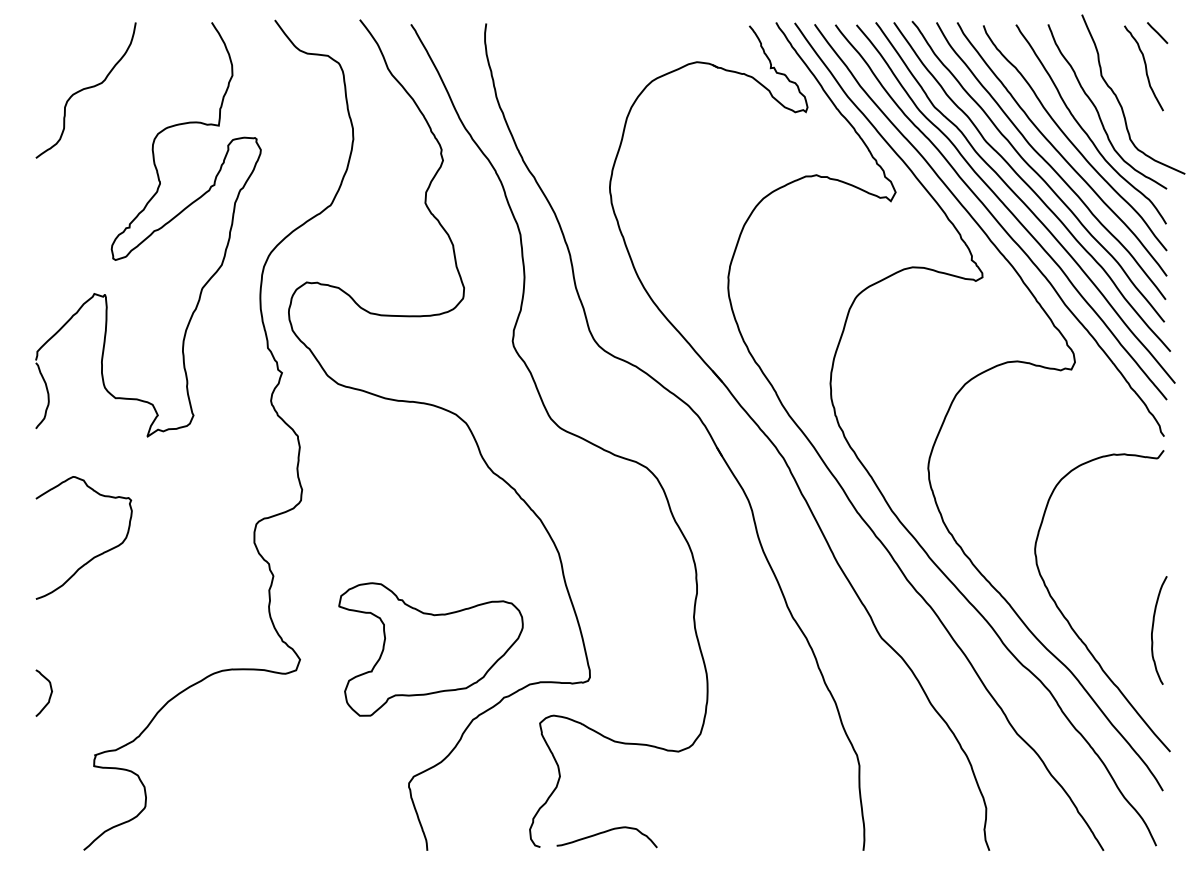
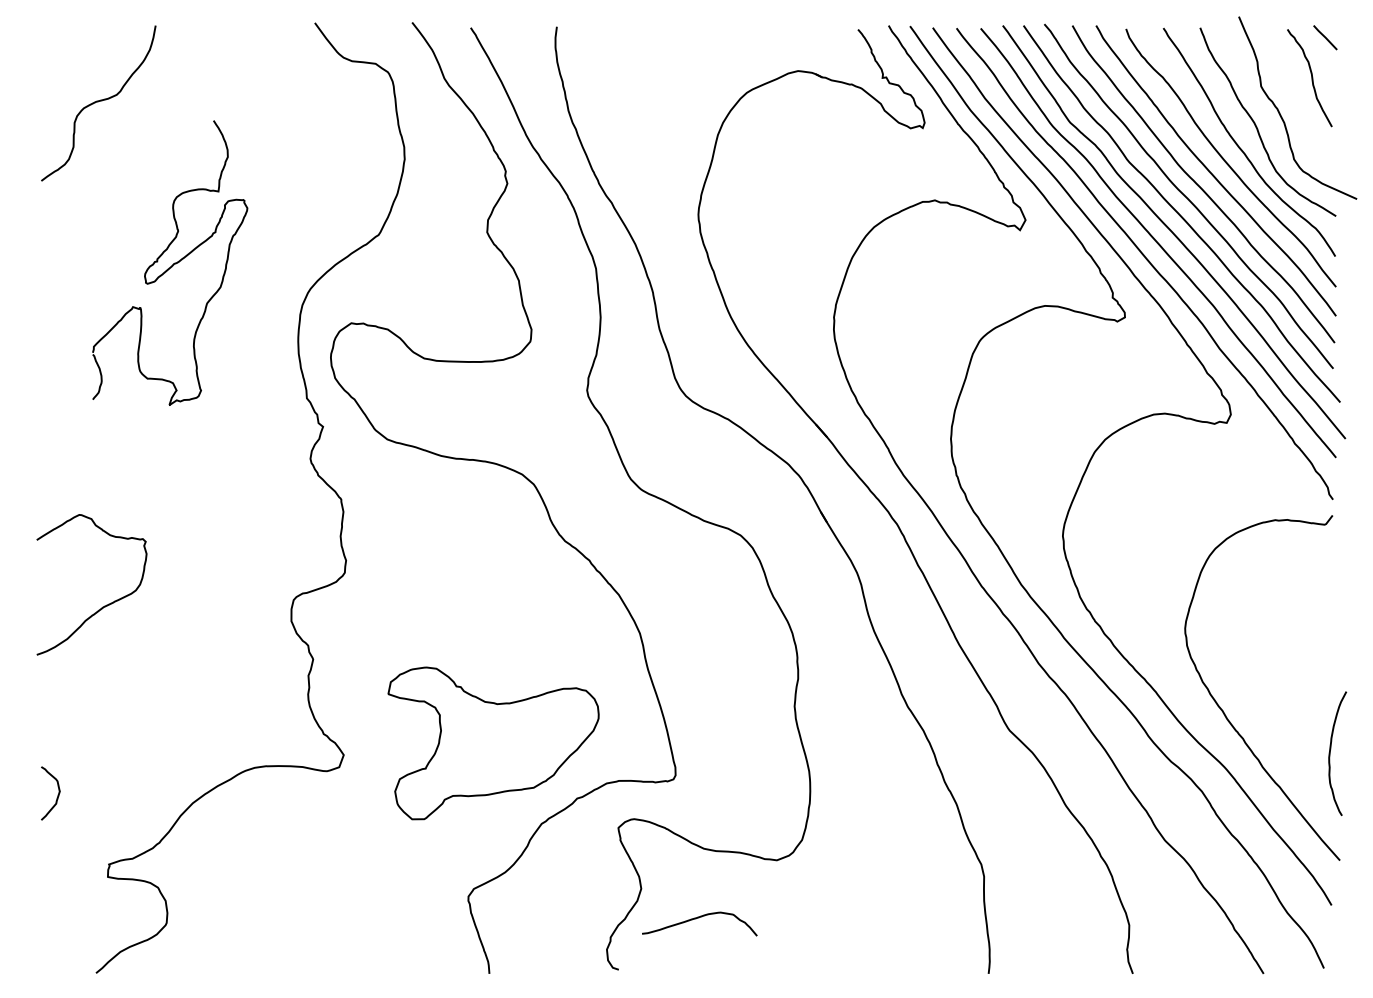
part: (148, 229) -> (170, 262), size x0.6
curve: (92, 557) -> (101, 607), moved
curve: (1153, 630) -> (1331, 753), moved
curve: (606, 832) -> (699, 918), moved

